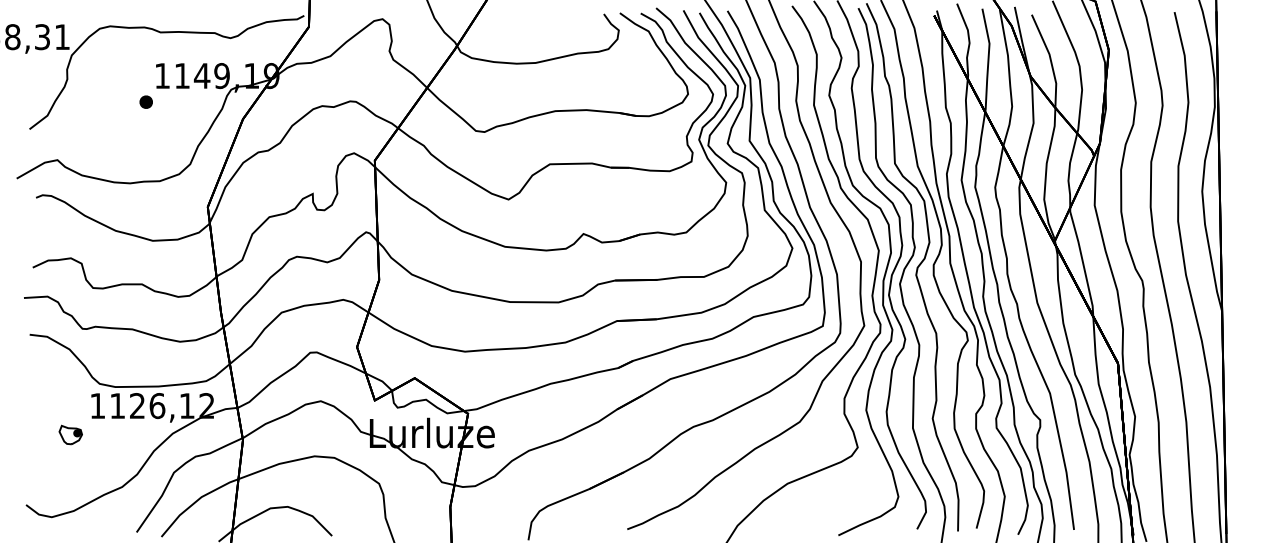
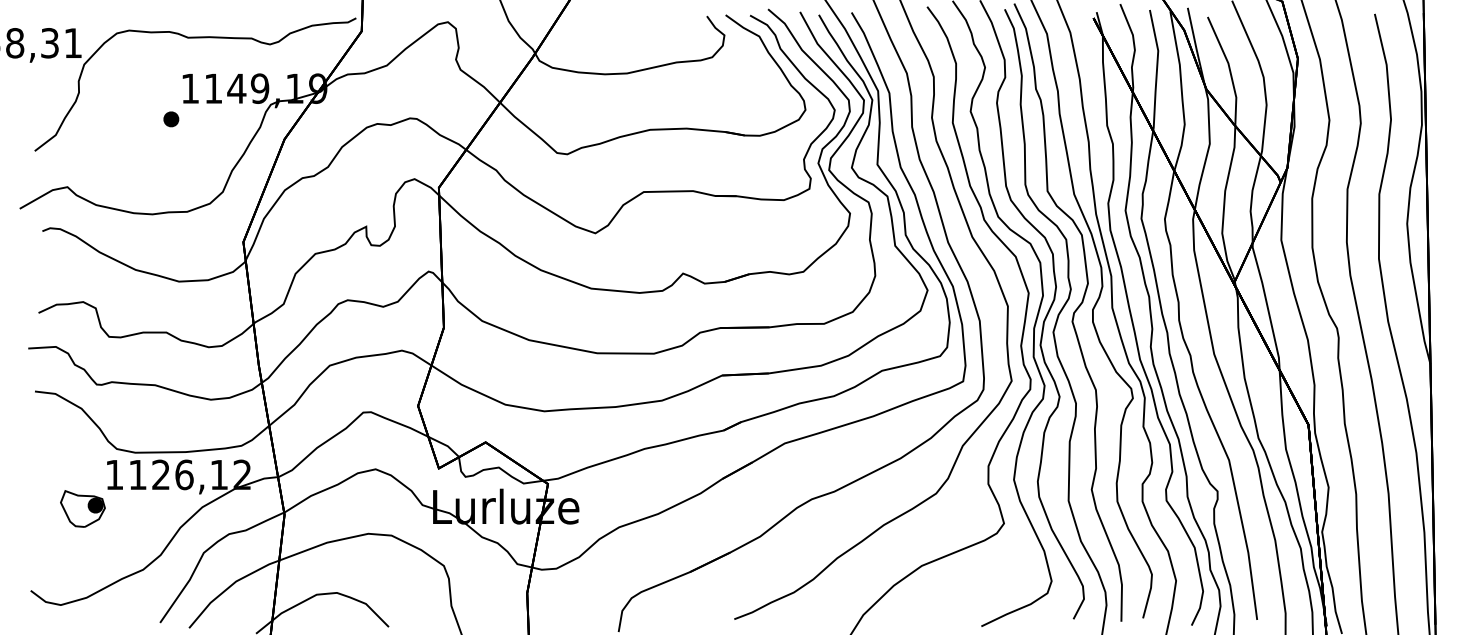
part: (70, 434) -> (82, 508), size x1.67

